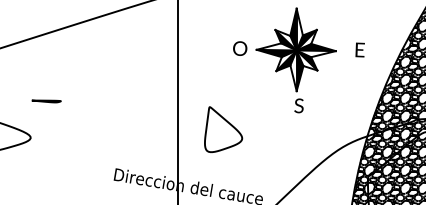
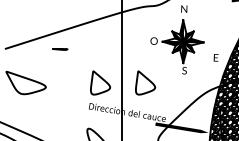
text: (358, 49) -> (215, 57), moved
line: (47, 101) -> (60, 49), moved
part: (136, 128) -> (100, 82), added

